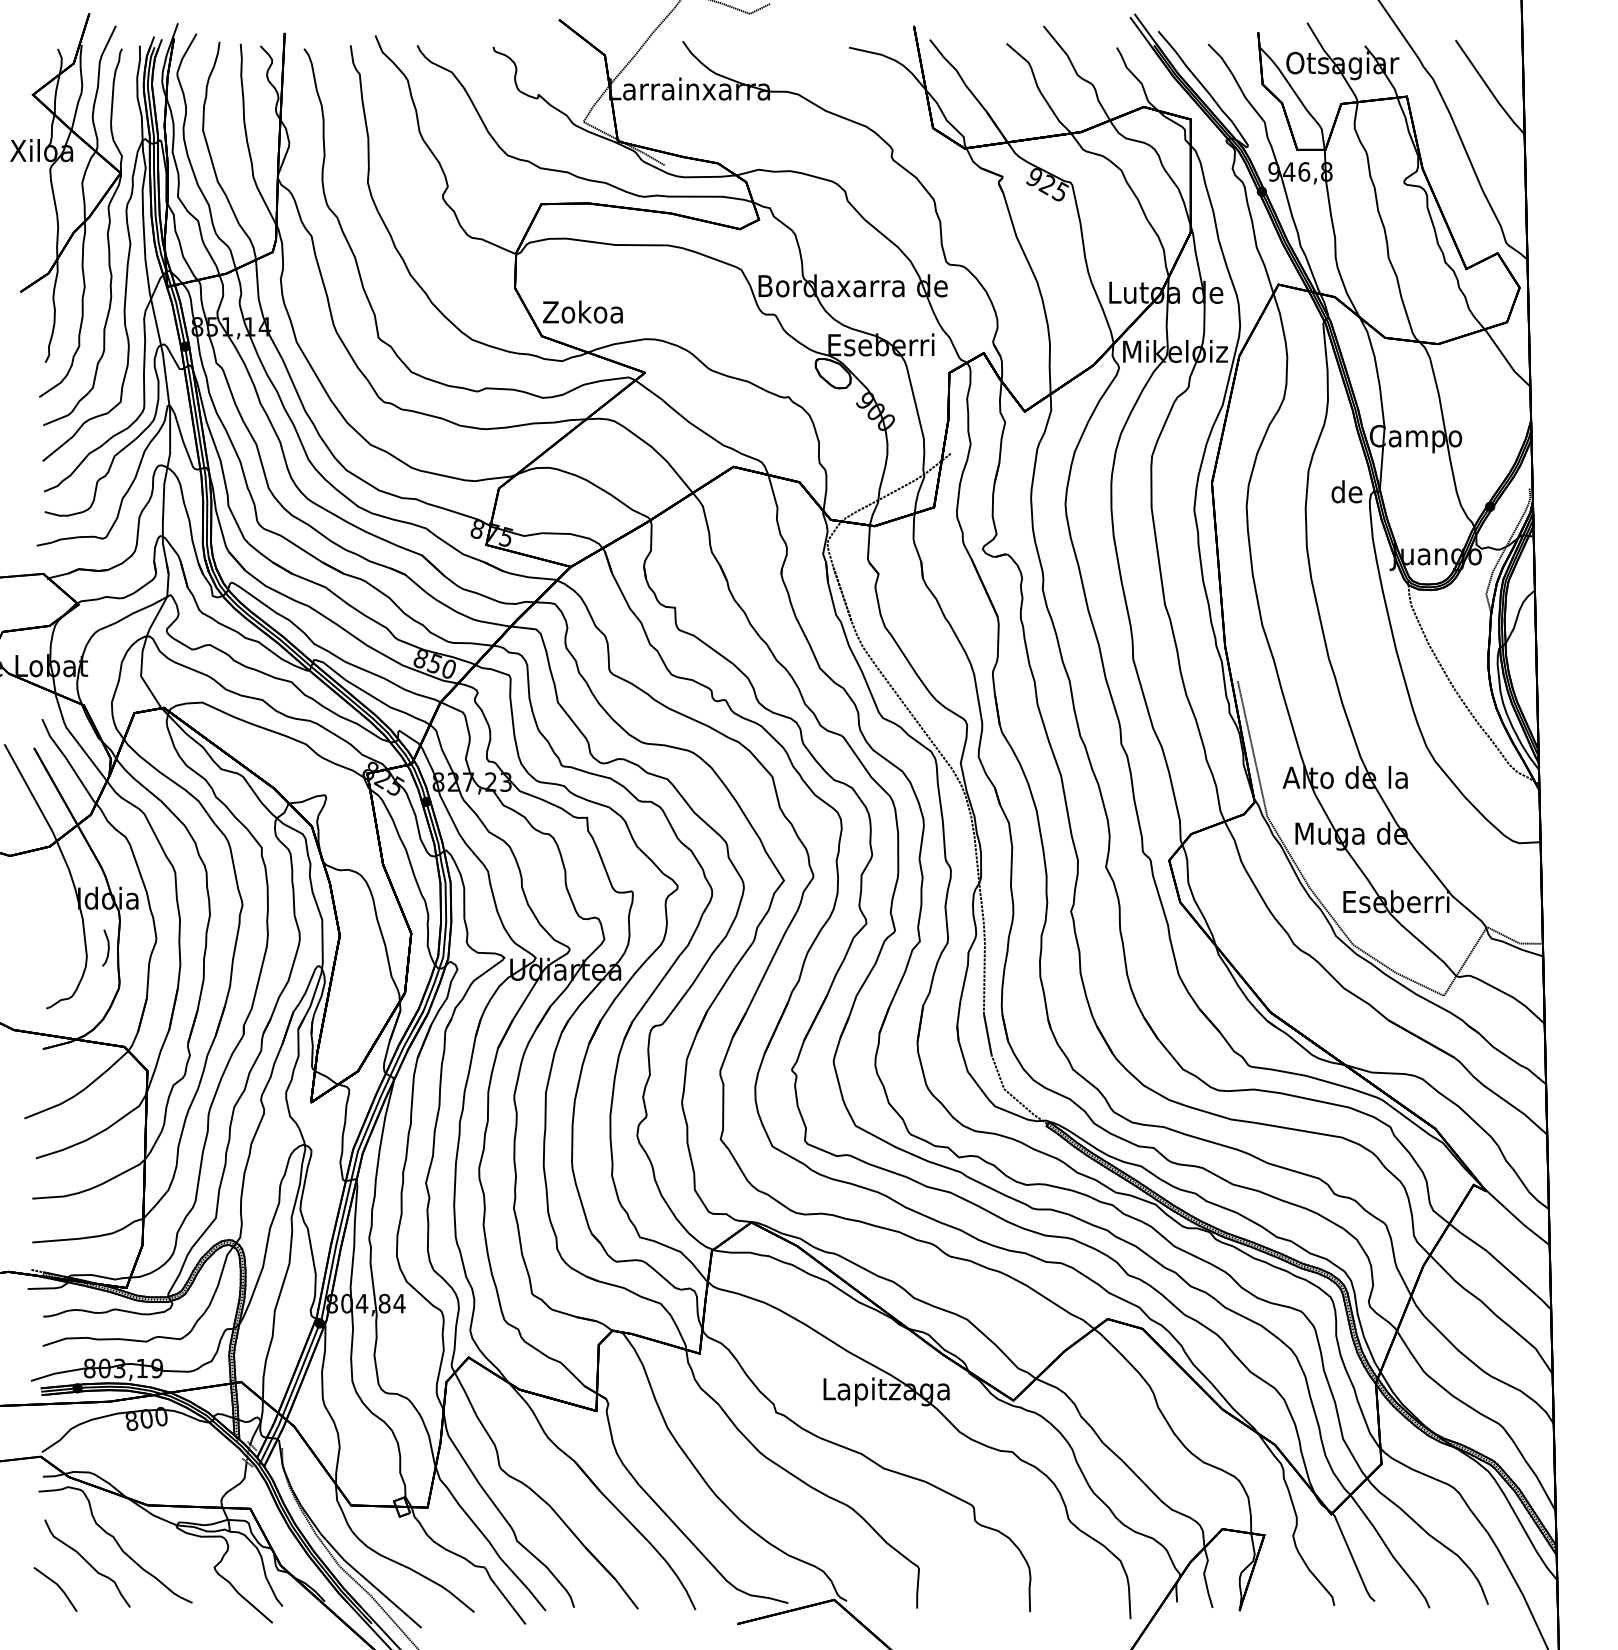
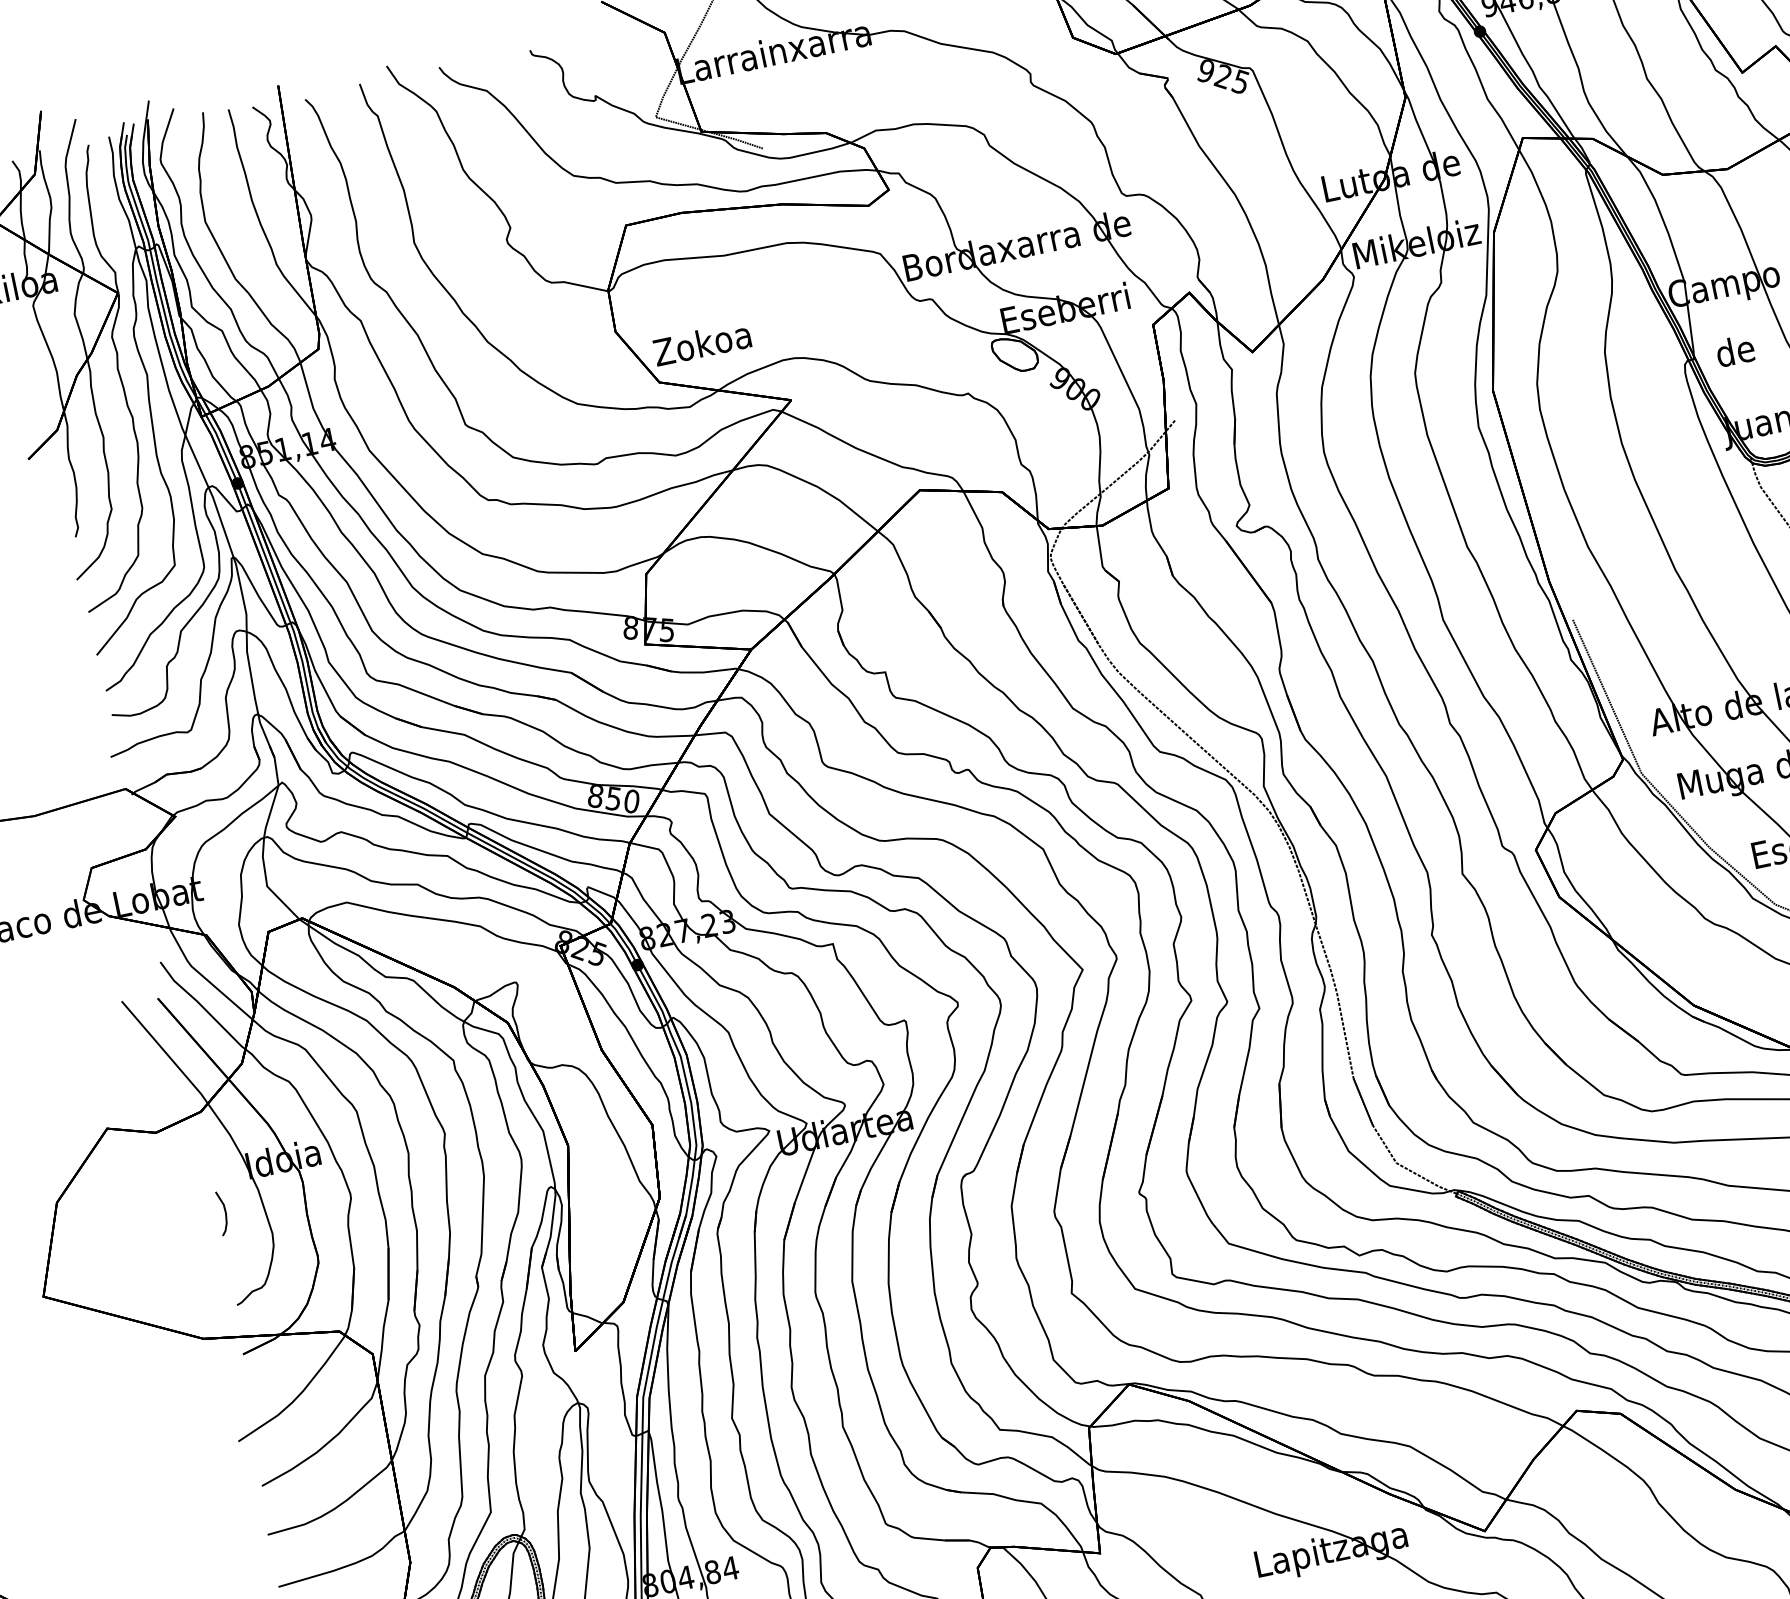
text: (1346, 491) -> (1734, 350), moved
curve: (107, 947) -> (224, 1212), moved

